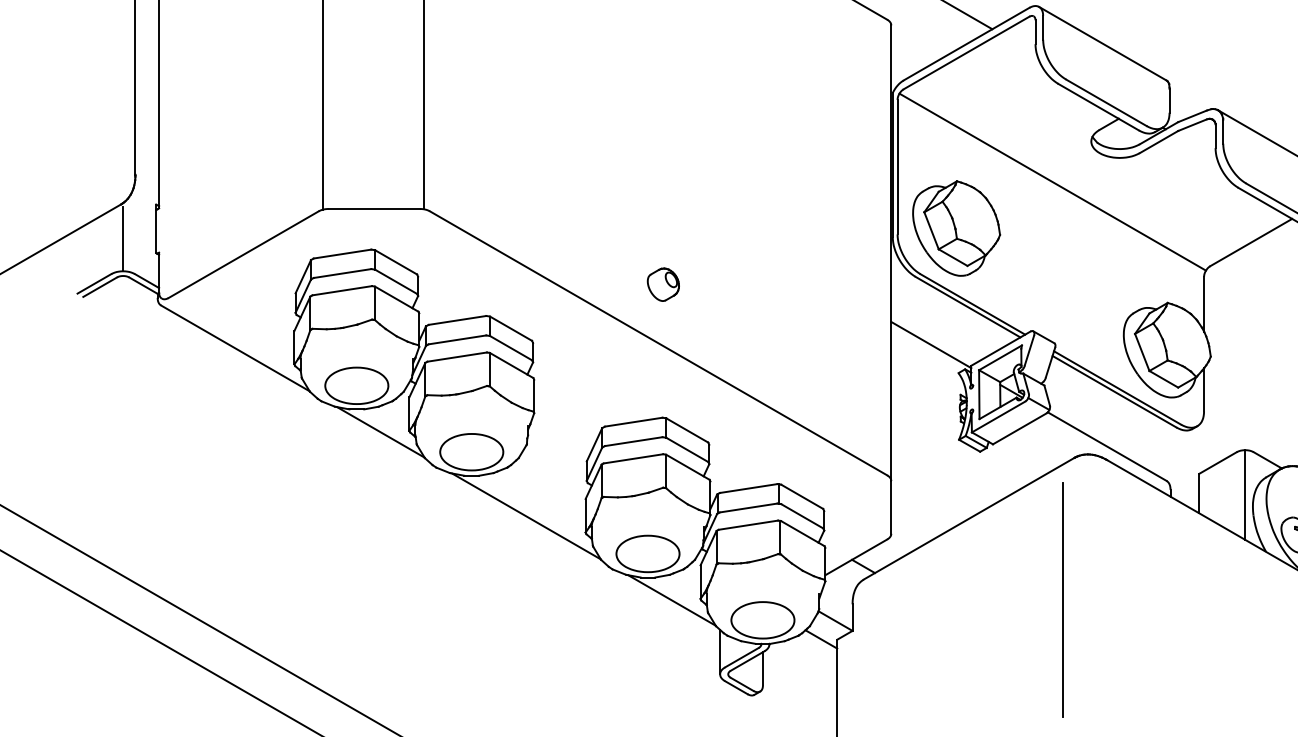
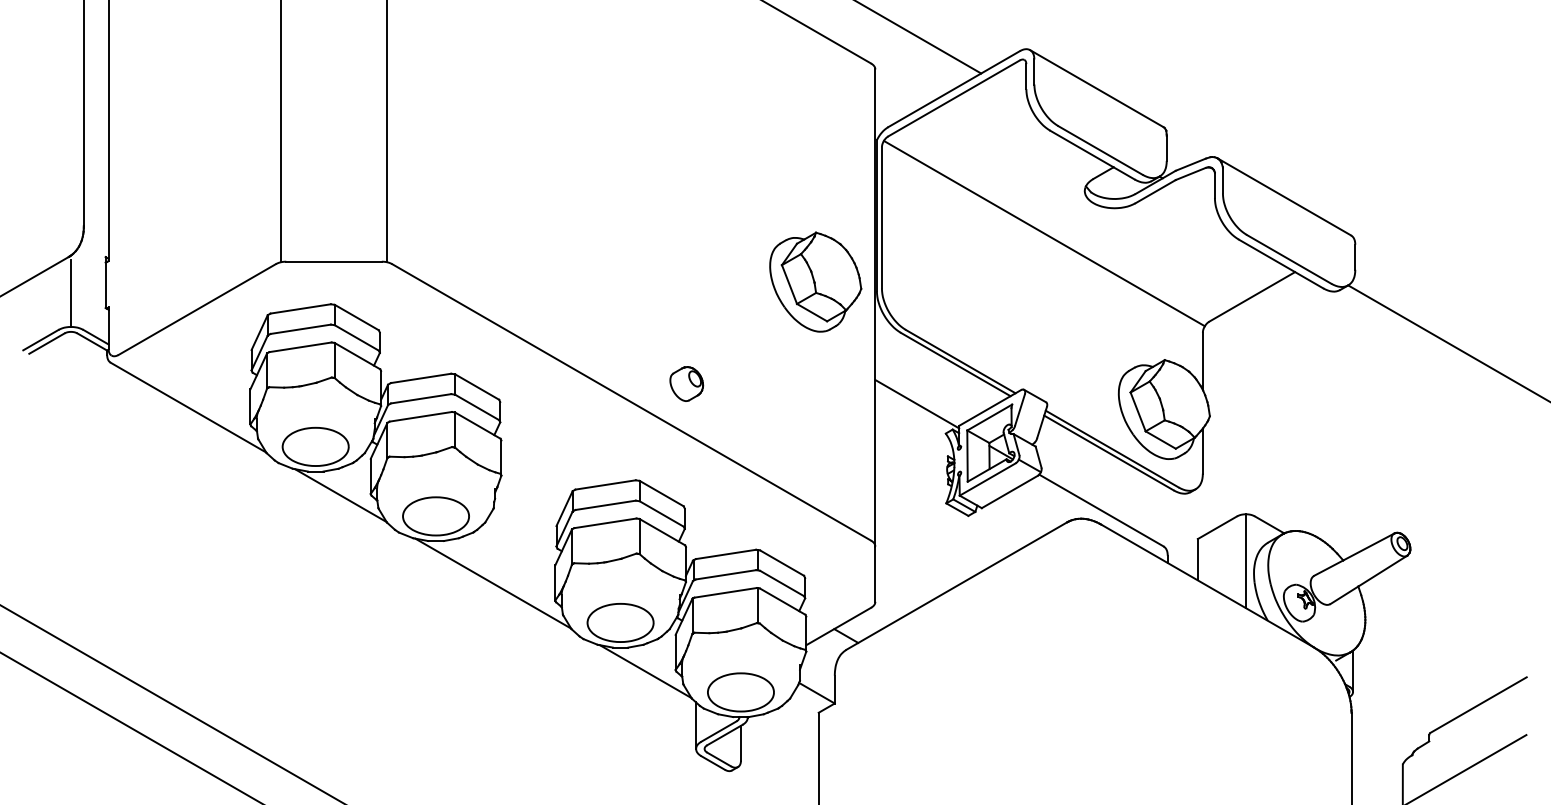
part: (956, 227) -> (815, 281), moved
part: (663, 284) -> (686, 383), moved
line: (1063, 599) -> (1055, 670), removed
line: (820, 639) -> (801, 712), removed

